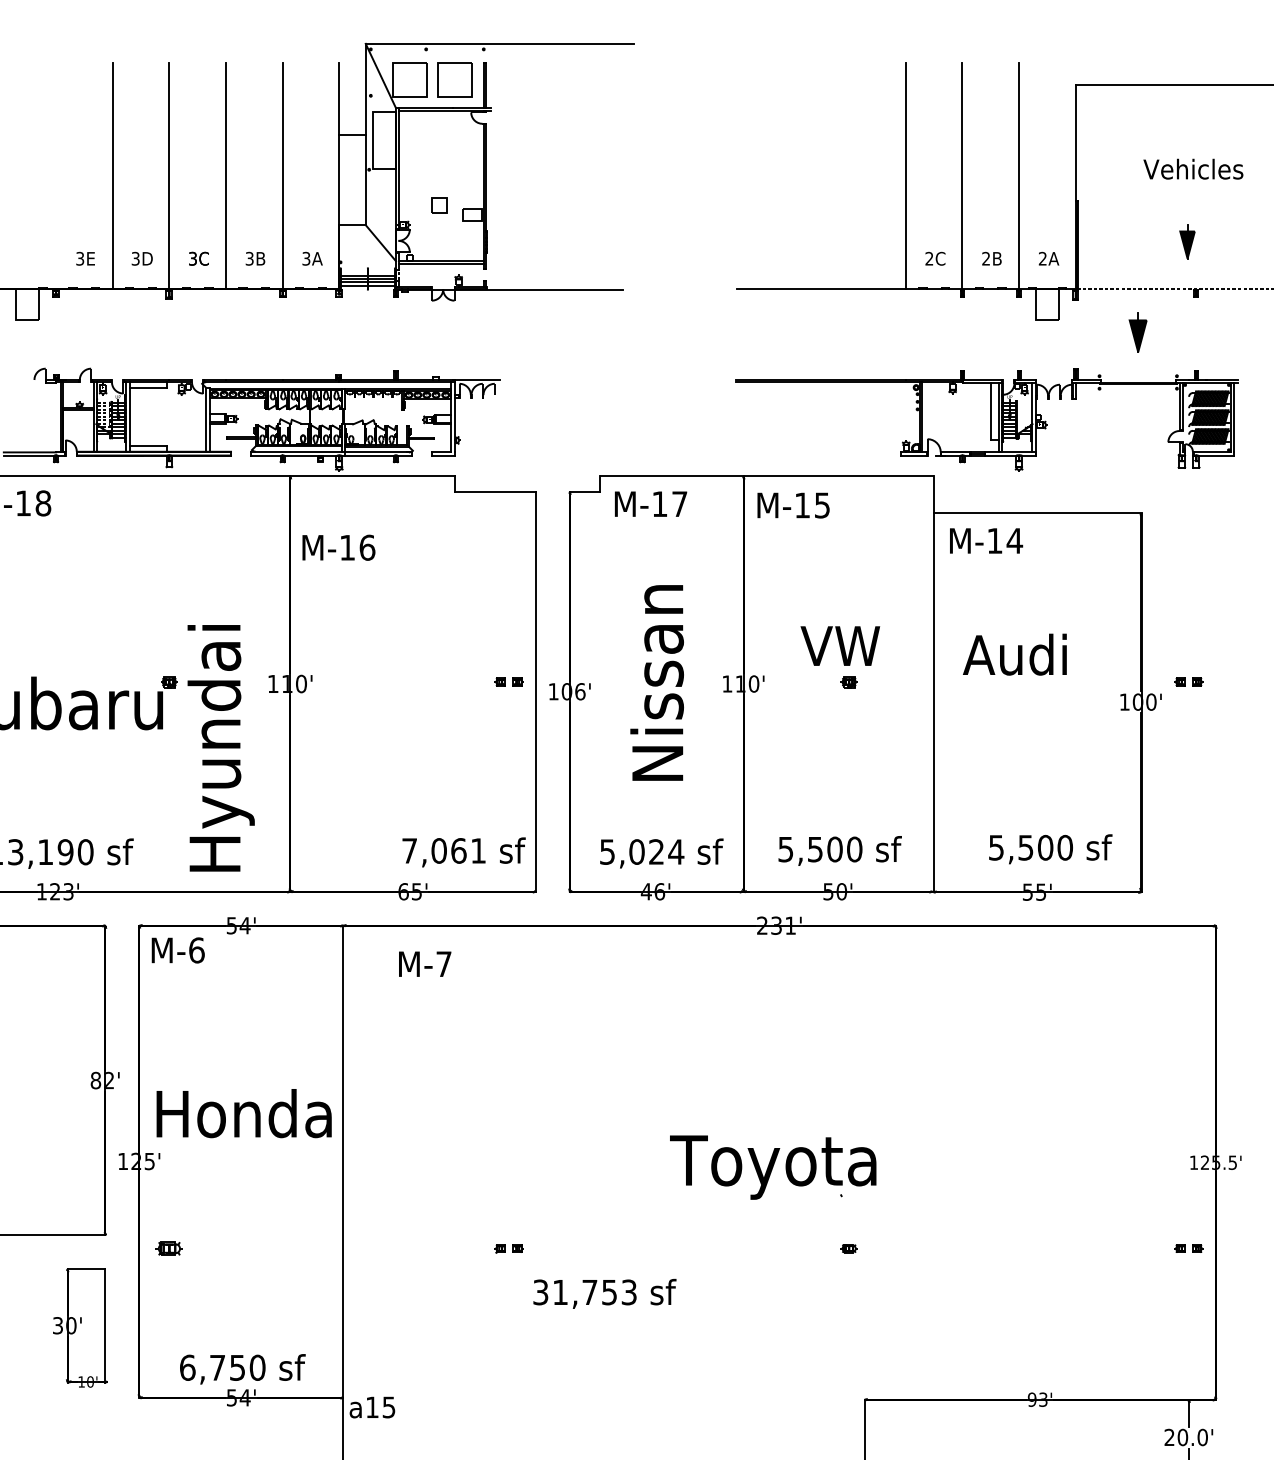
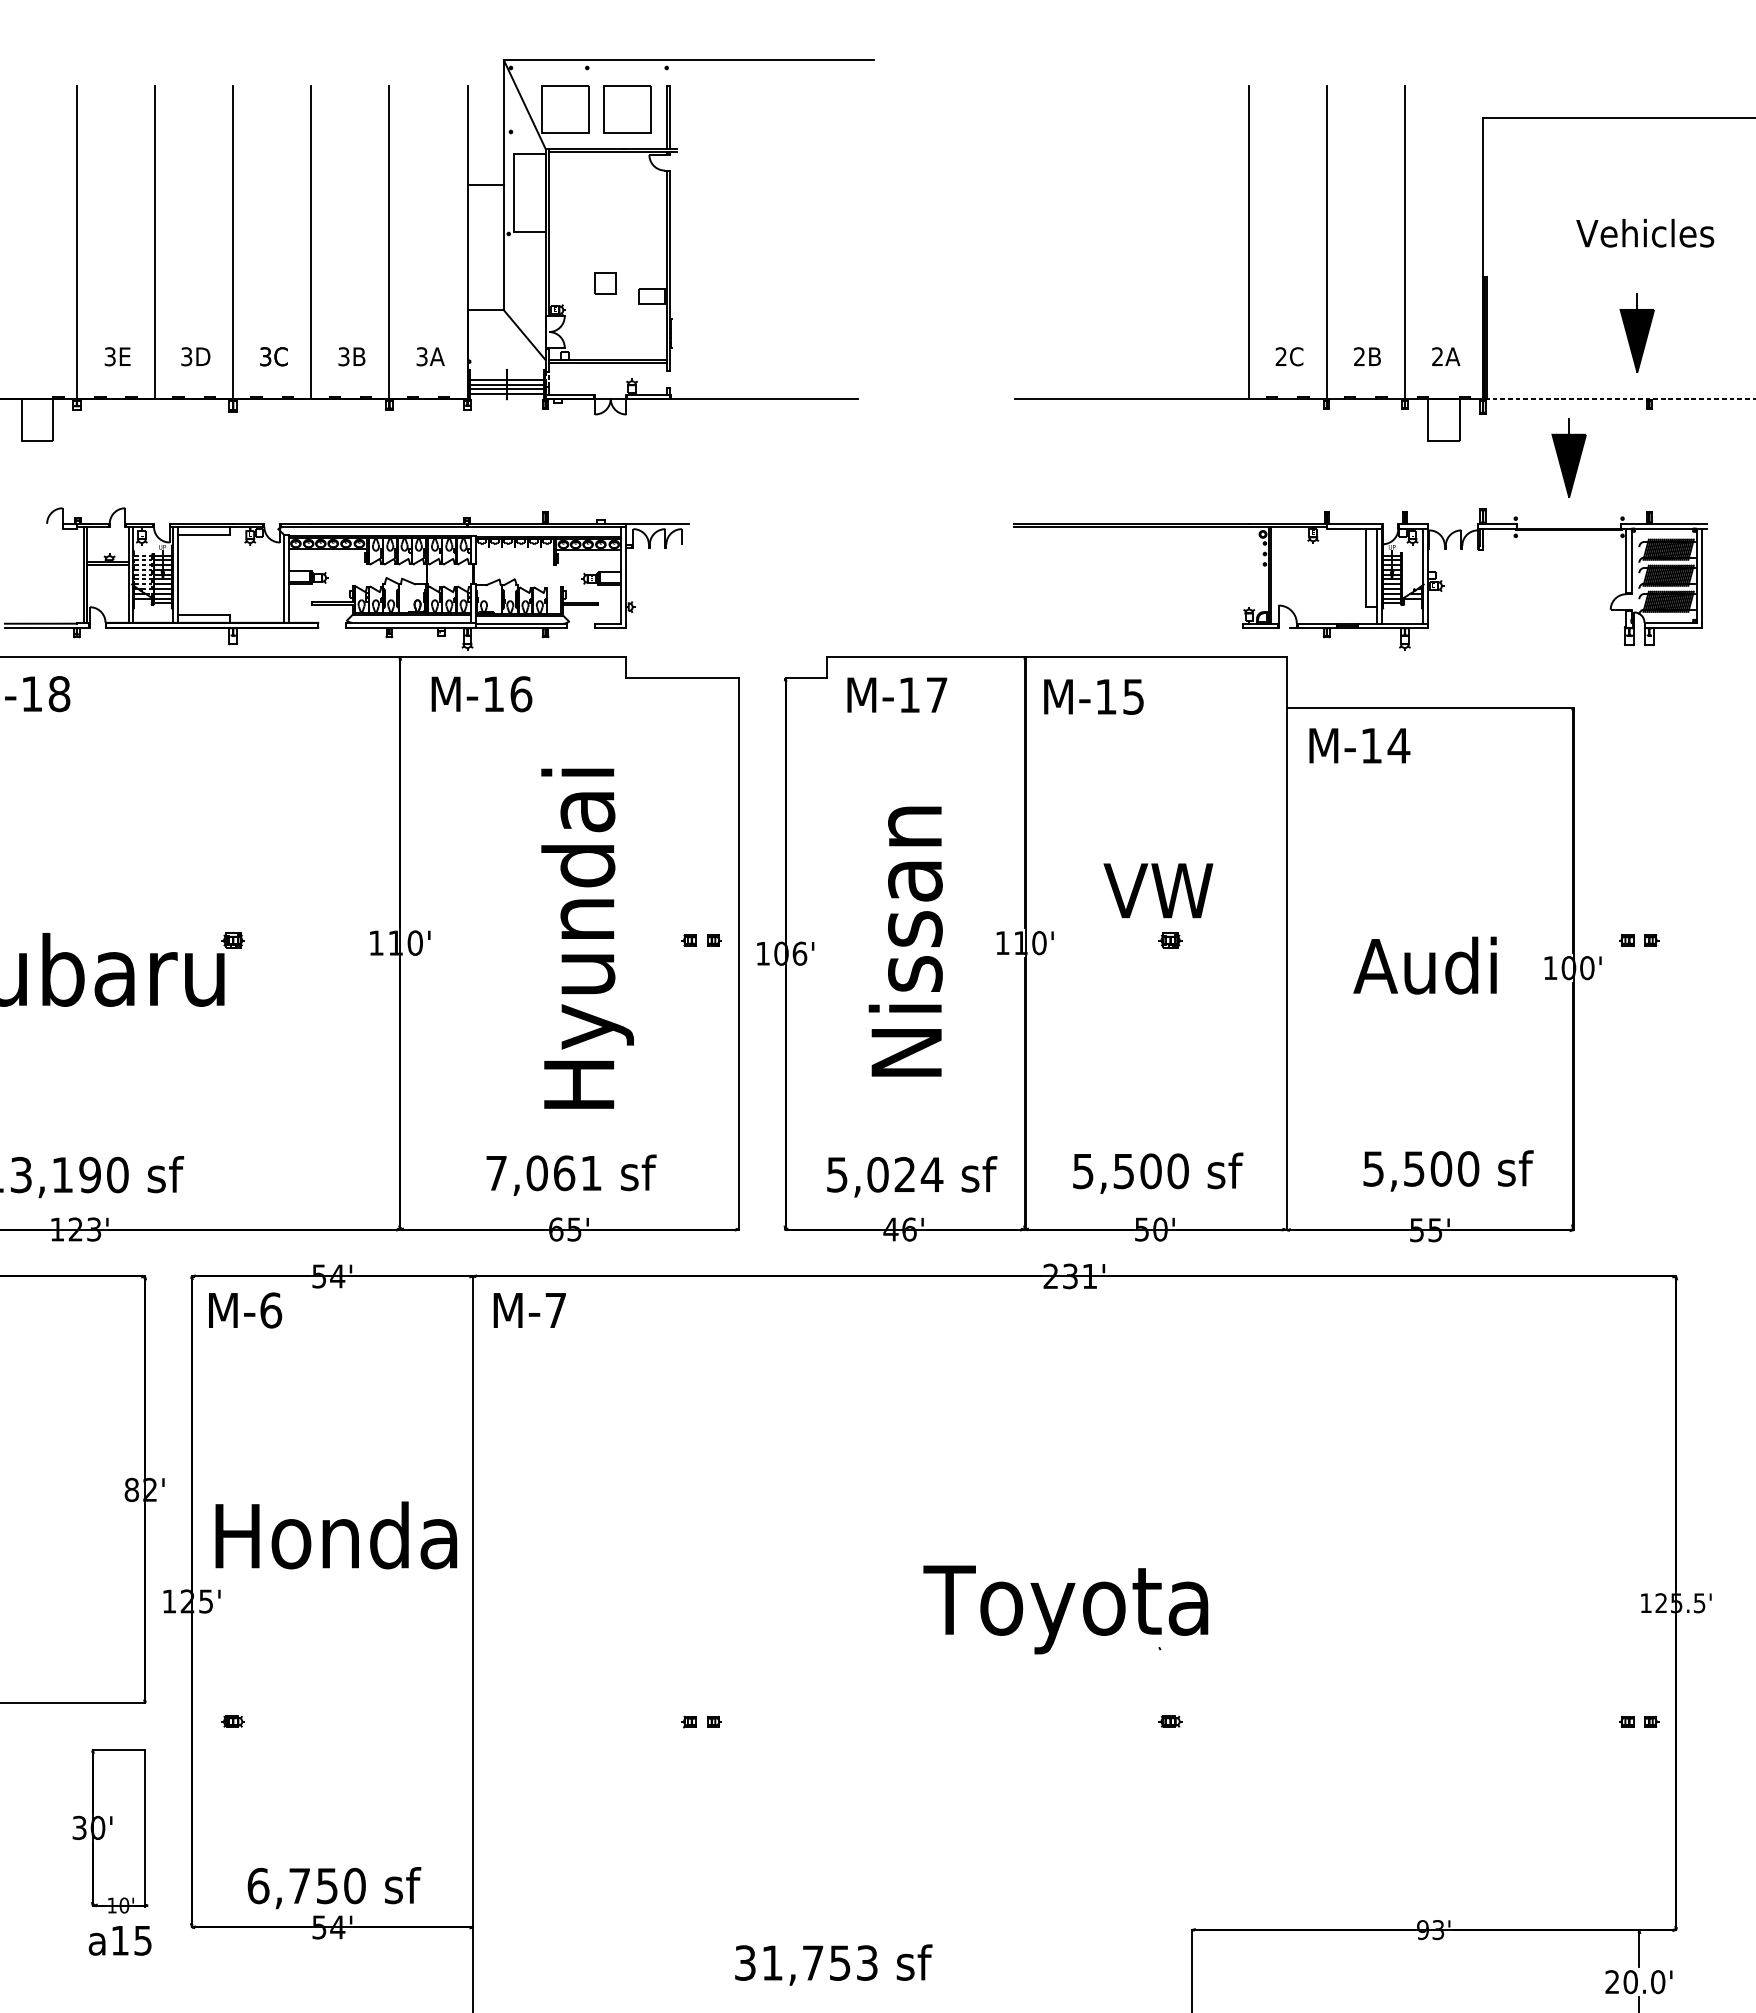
line: (55, 175) -> (76, 242), added
part: (1187, 241) -> (1636, 332), size x1.67
part: (1137, 331) -> (1568, 457), size x1.43
text: (338, 547) -> (481, 694), moved
text: (1014, 654) -> (1424, 965), moved
text: (221, 748) -> (587, 938), moved
text: (464, 851) -> (571, 1174), moved
text: (424, 964) -> (529, 1310), moved
part: (168, 1248) -> (232, 1721), size x0.62
text: (604, 1293) -> (833, 1964), moved
text: (371, 1407) -> (119, 1940), moved

